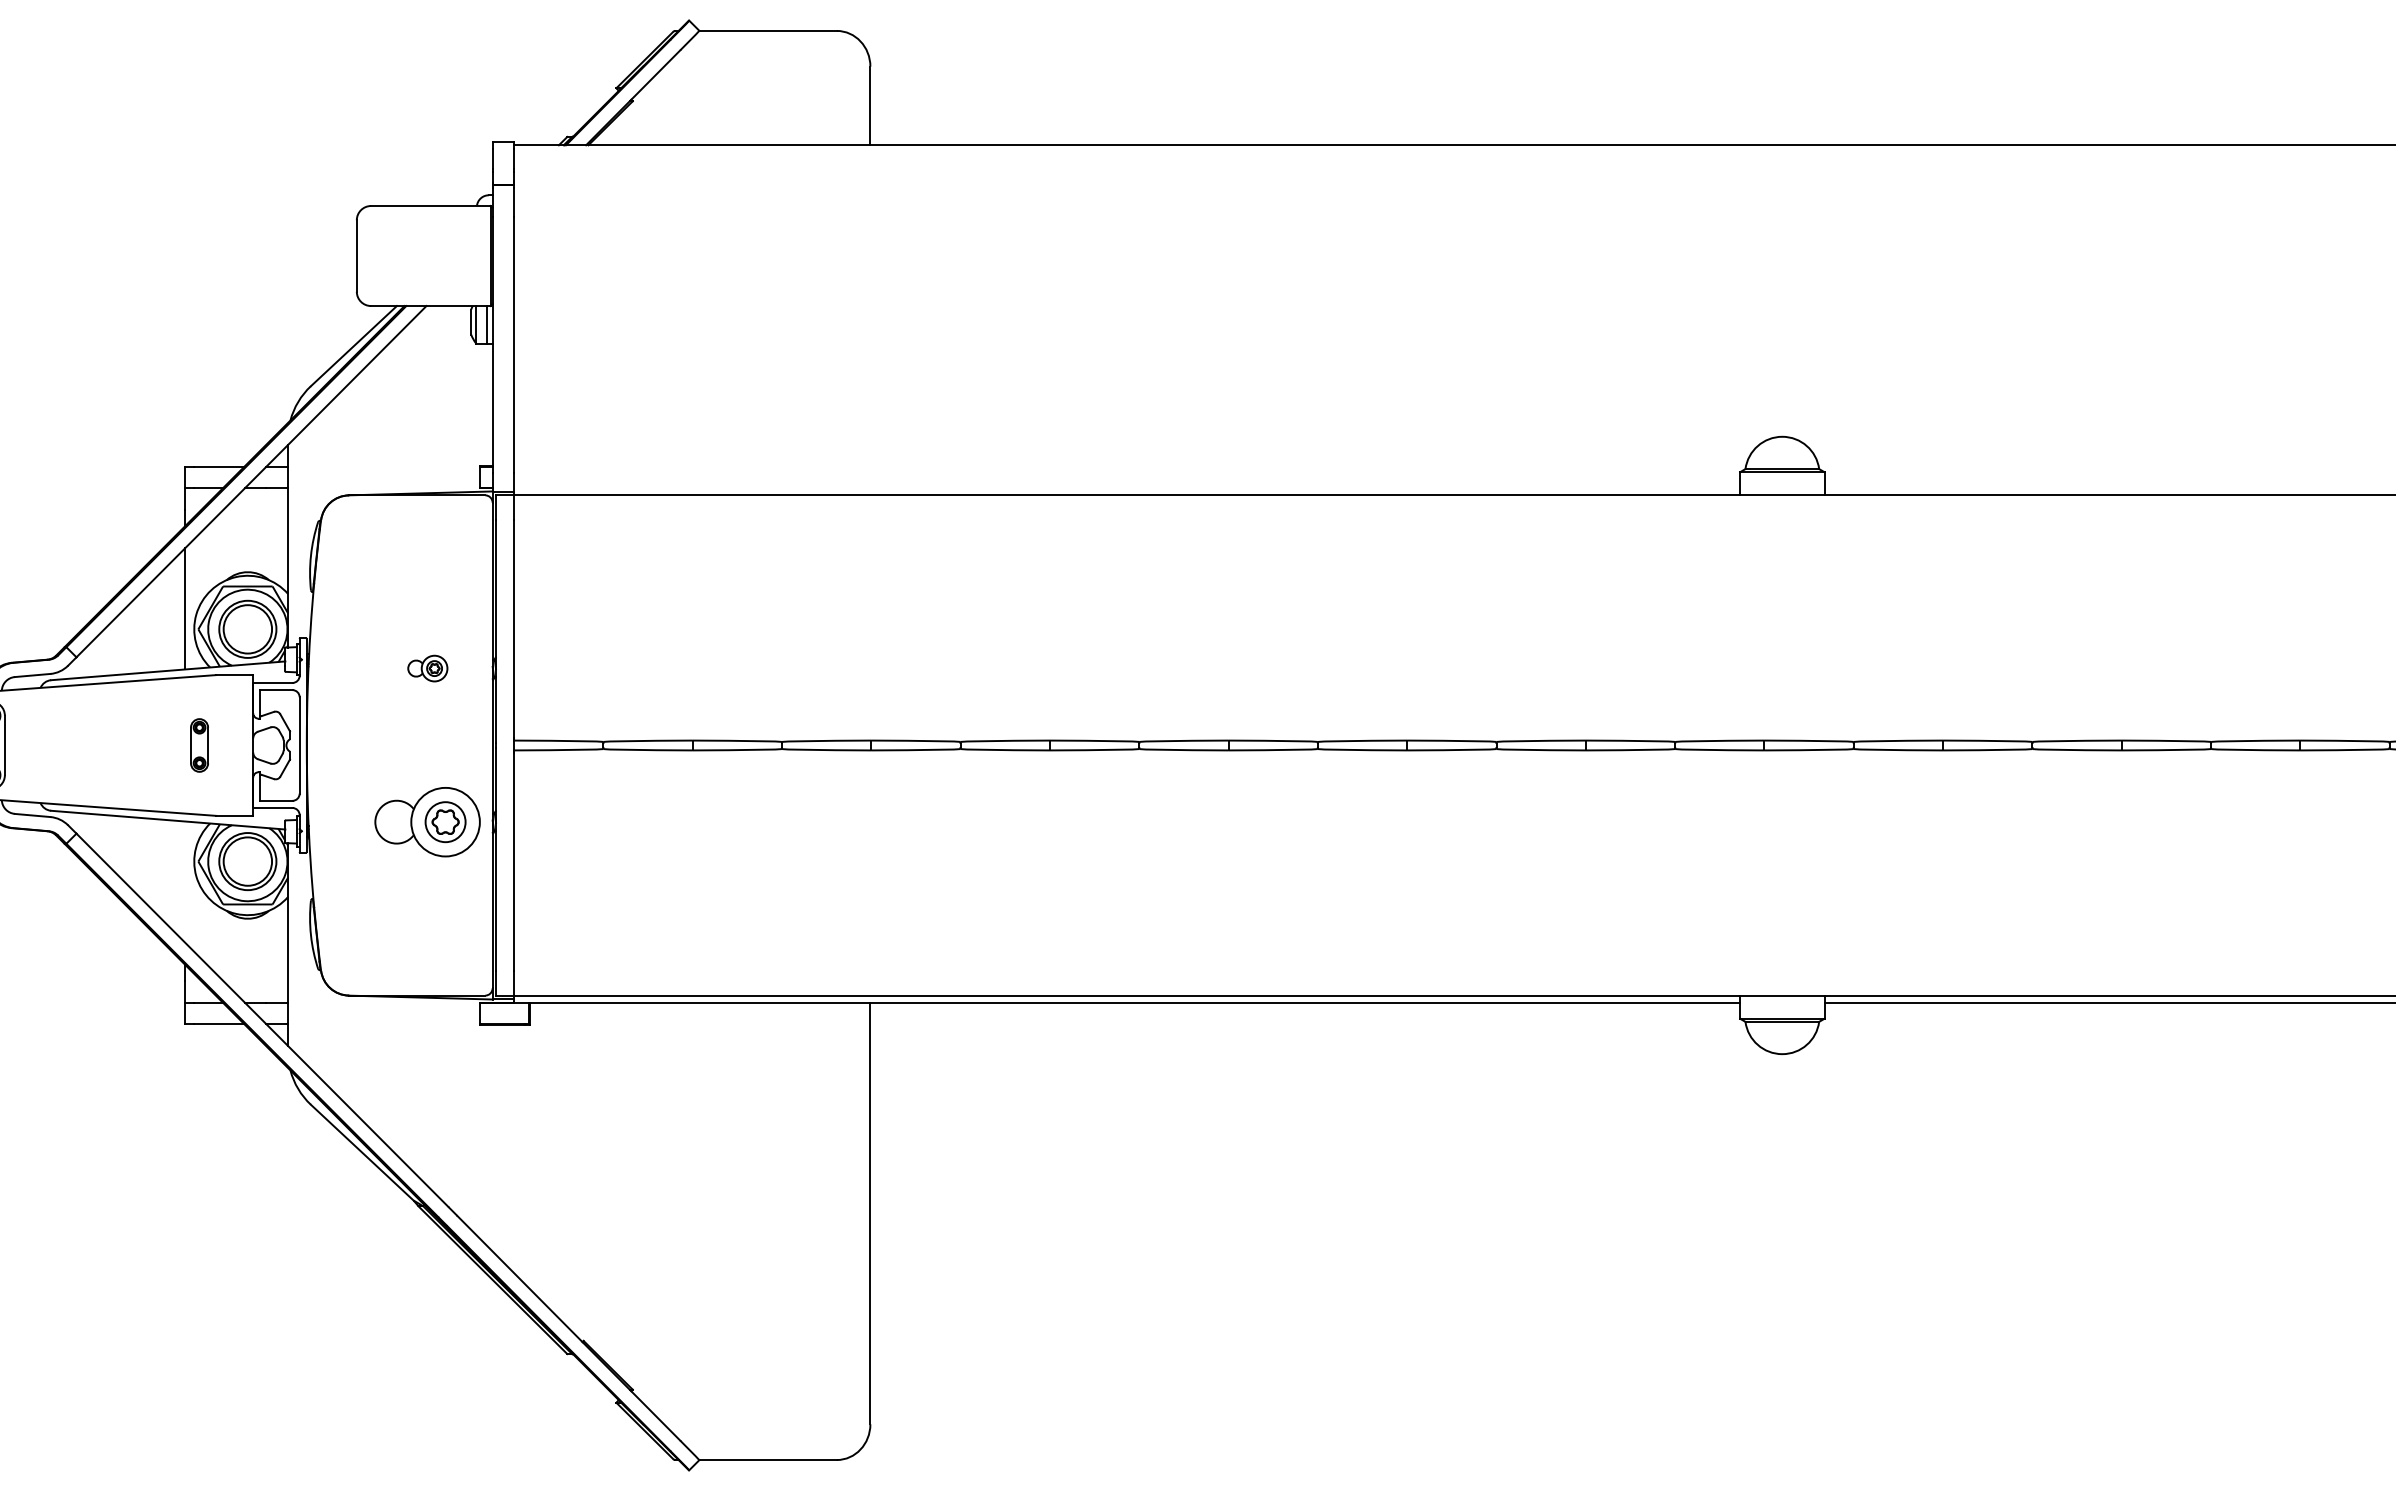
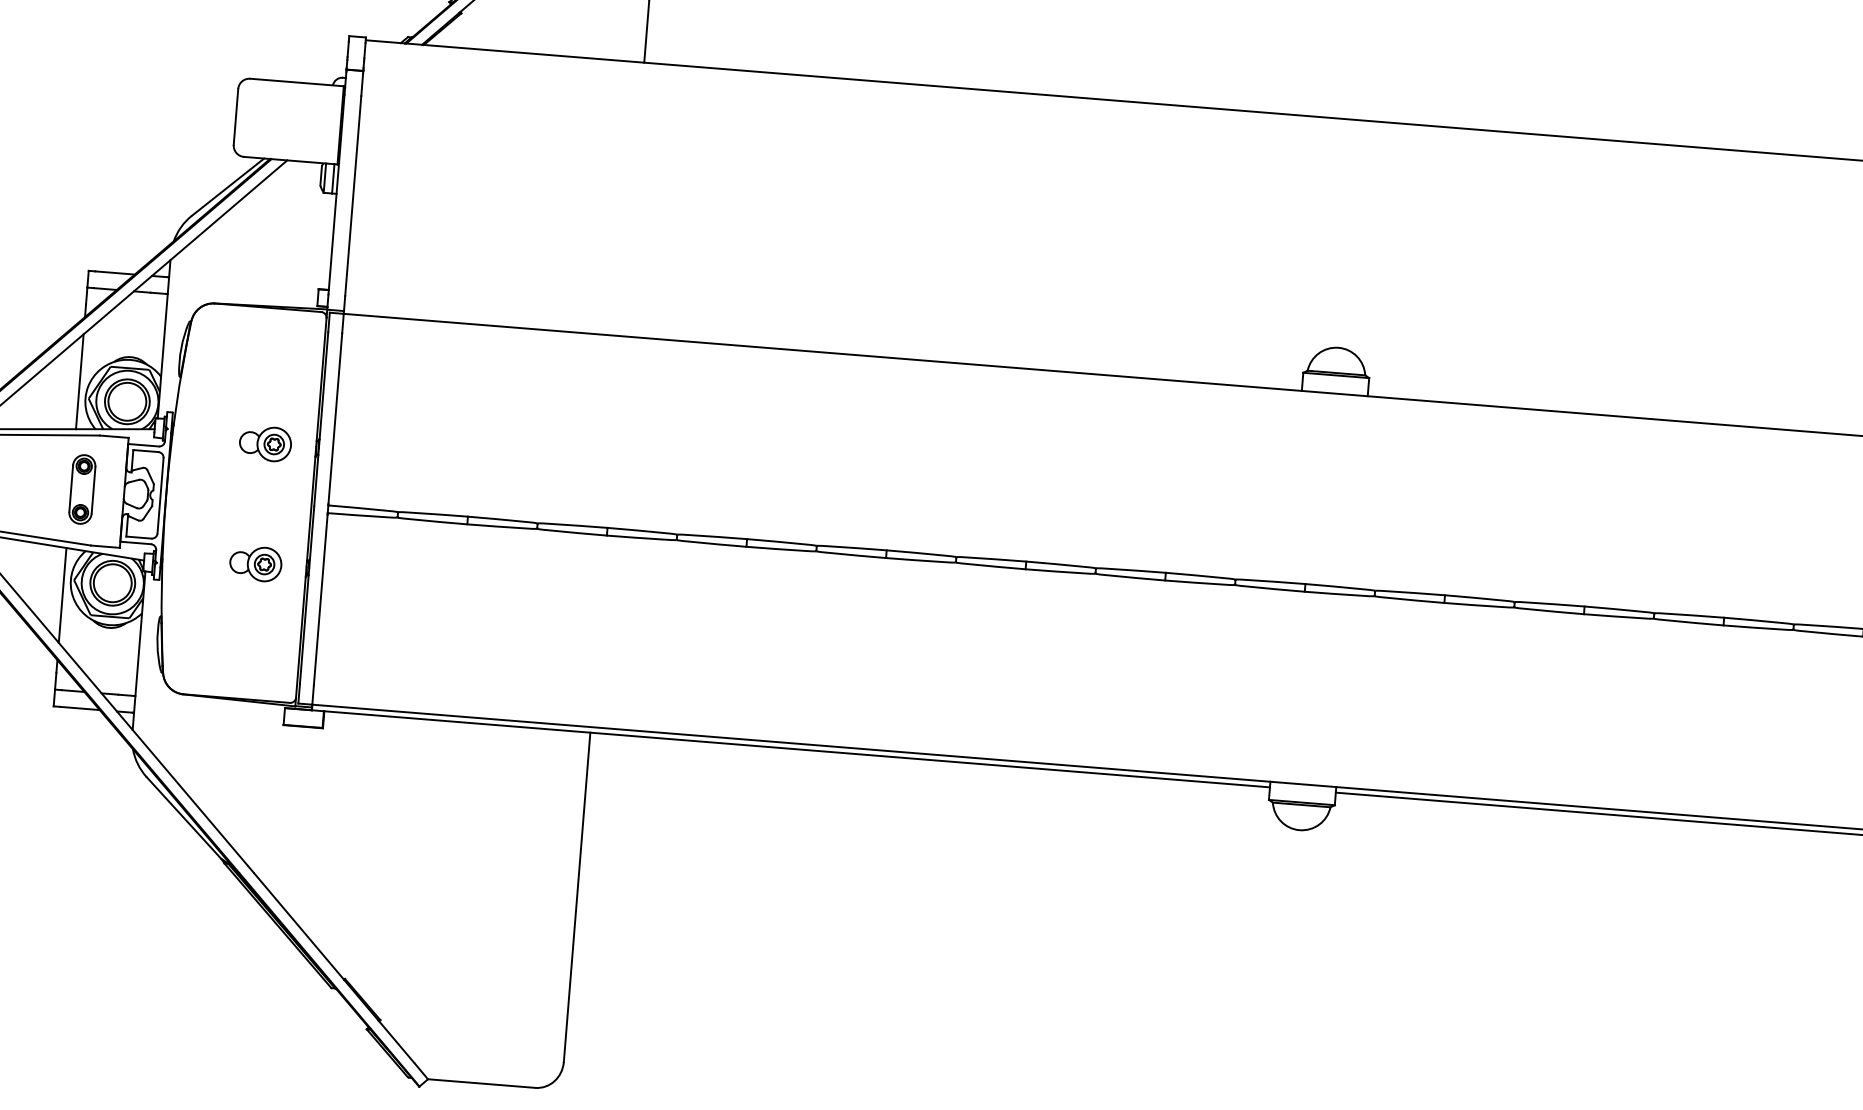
part: (427, 668) -> (265, 443), size x1.67
part: (199, 745) -> (82, 489), size x1.67
part: (427, 822) -> (255, 564), size x0.62
line: (185, 881) -> (62, 594), added

